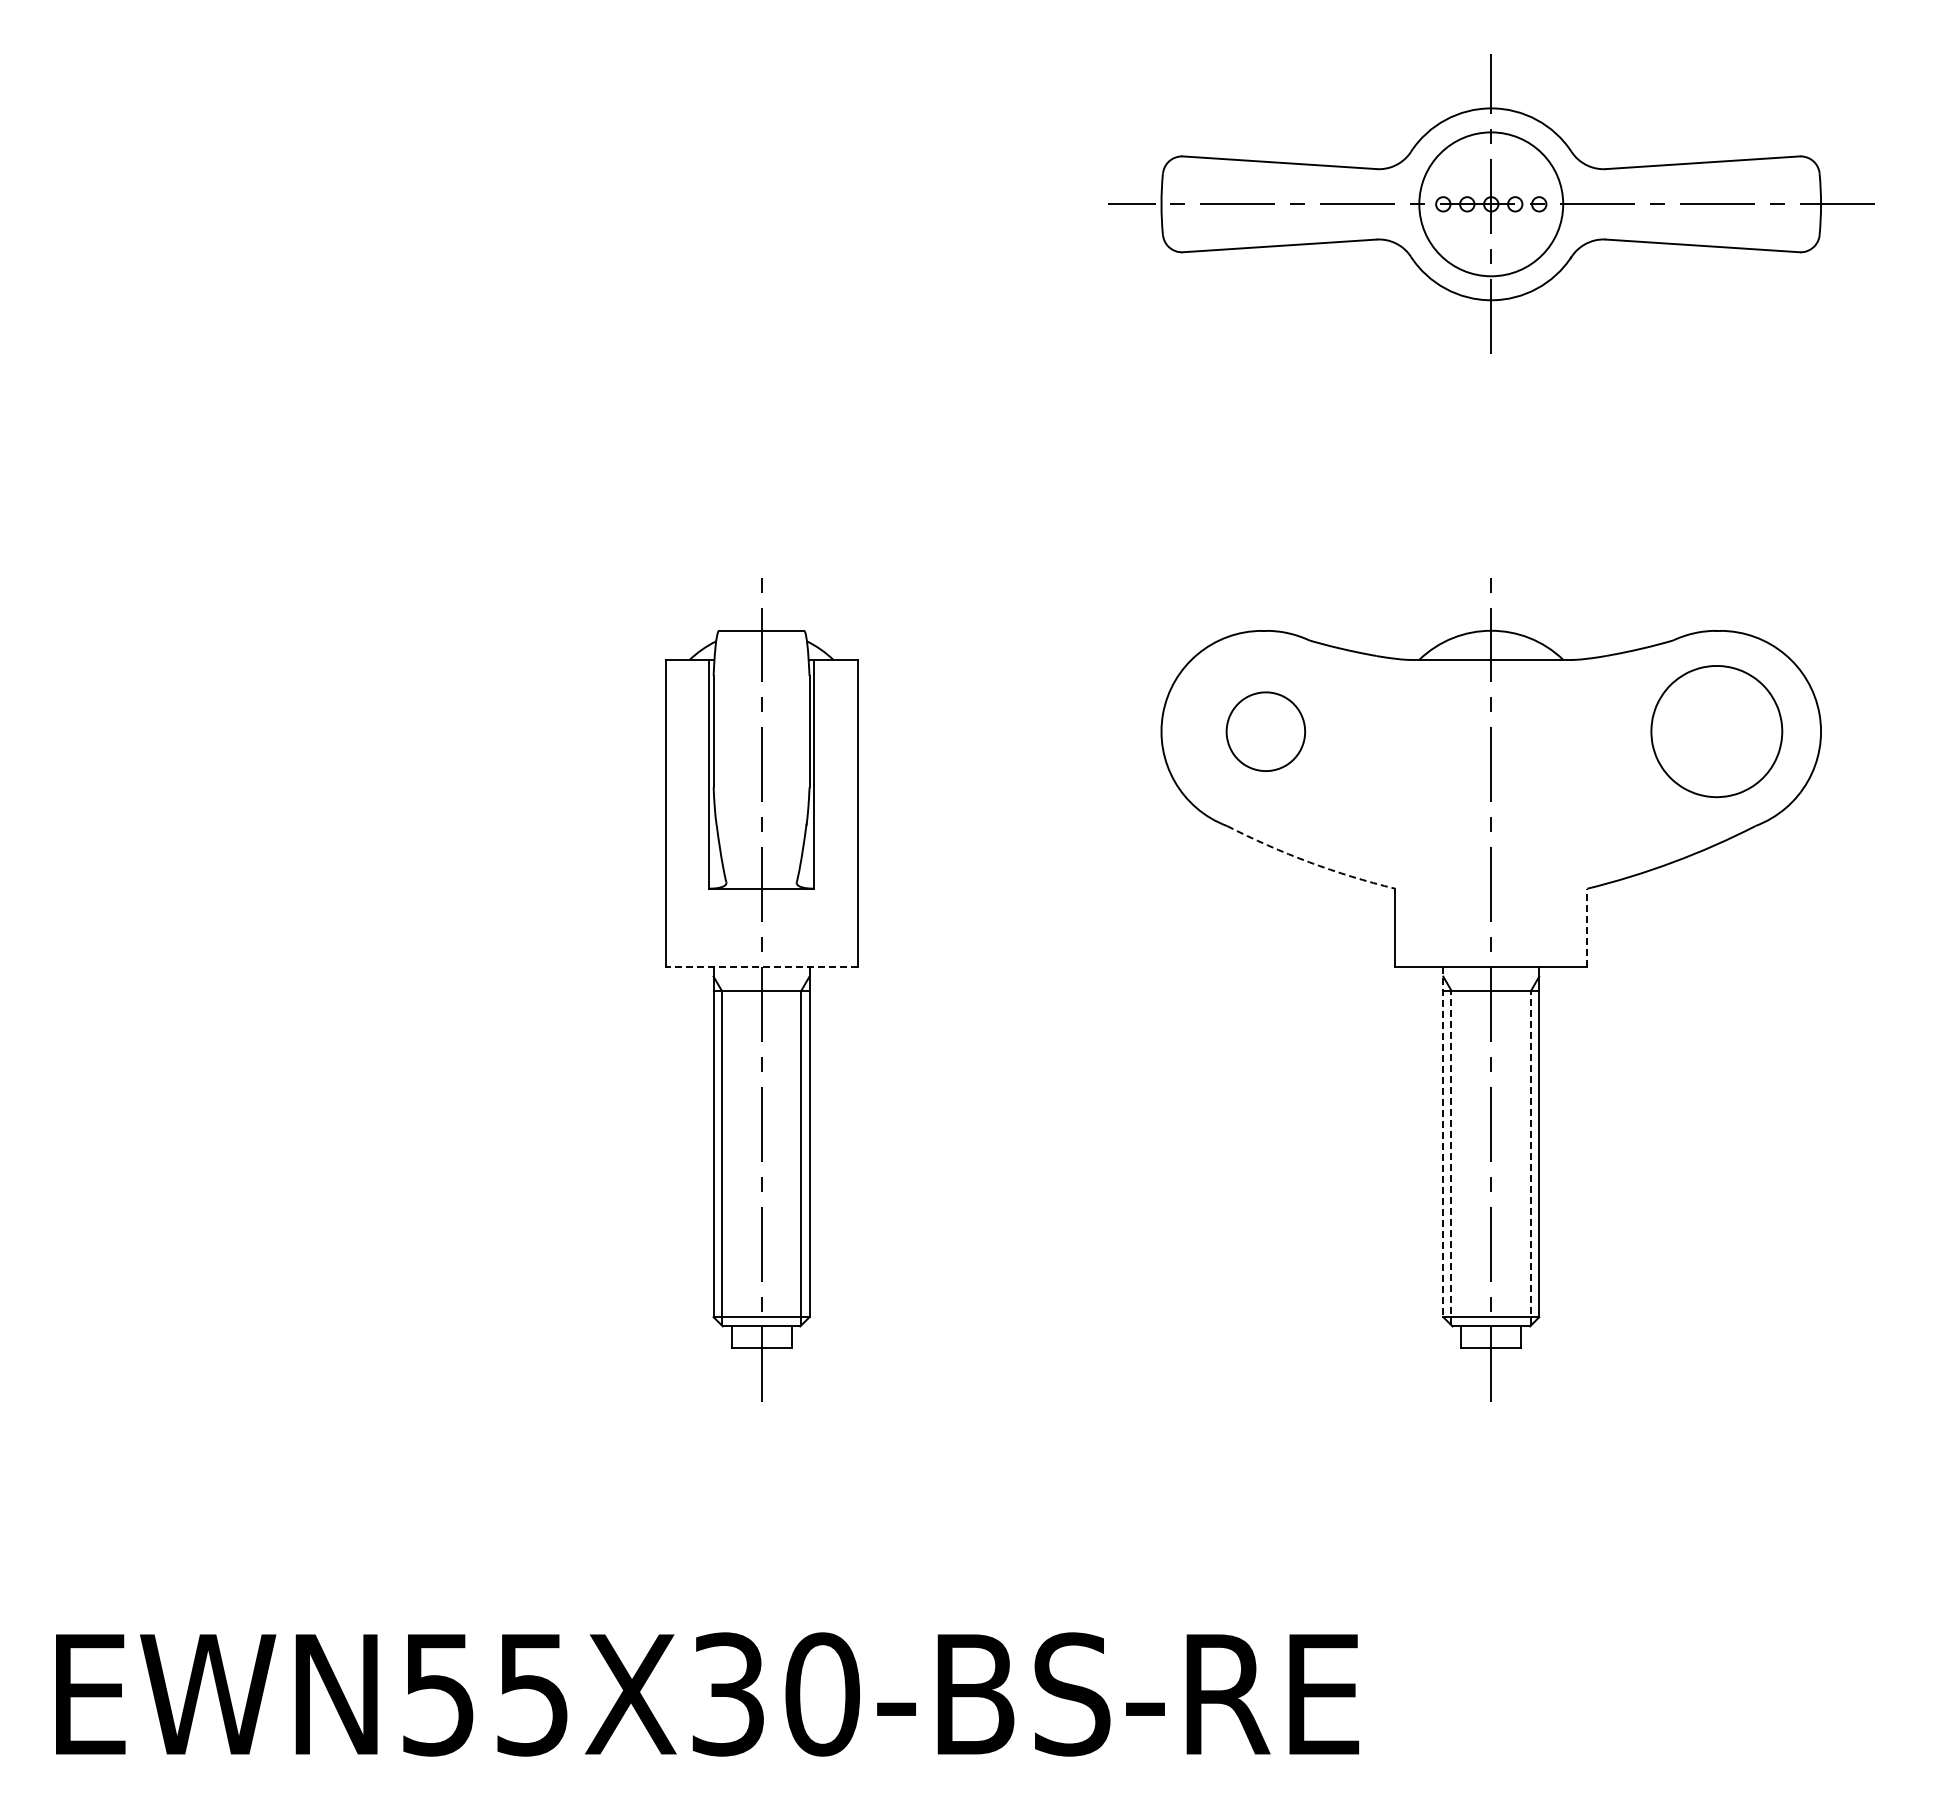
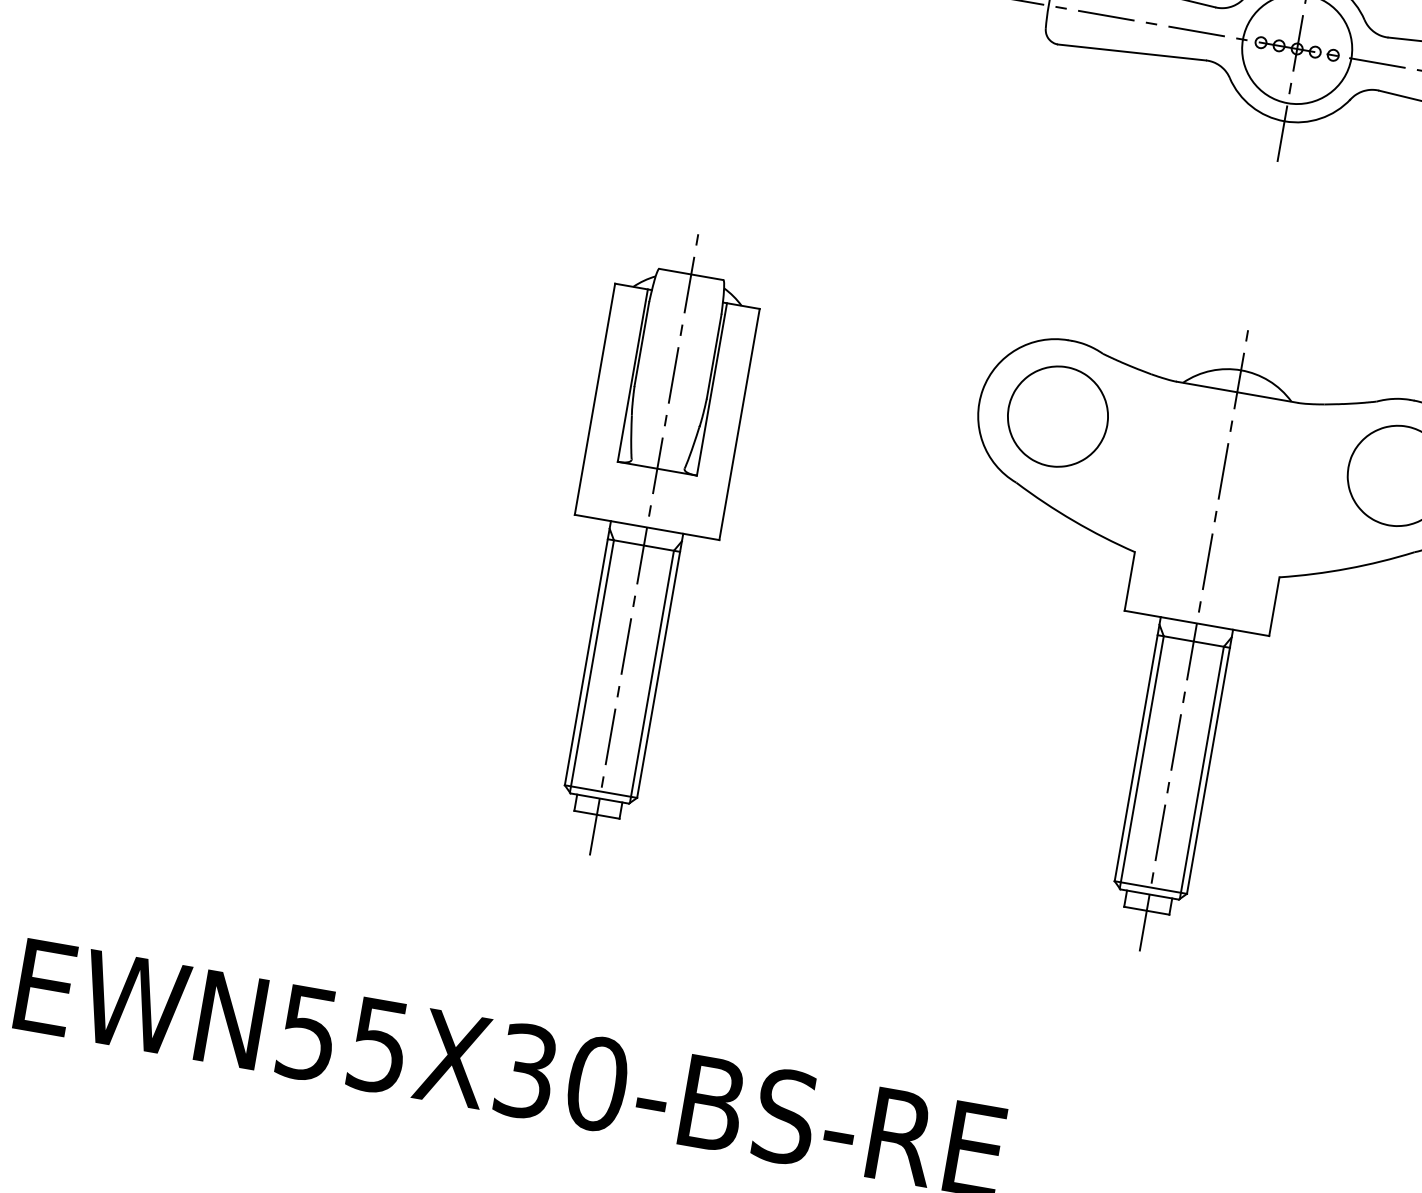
part: (1265, 731) -> (1057, 416), size x1.67
arc: (1309, 862) -> (1073, 521), dashed -> solid
line: (1587, 927) -> (1274, 606), dashed -> solid
line: (761, 966) -> (647, 527), dashed -> solid
line: (1443, 1142) -> (1137, 749), dashed -> solid
line: (1451, 1157) -> (1141, 762), dashed -> solid
line: (1531, 1157) -> (1202, 772), dashed -> solid

